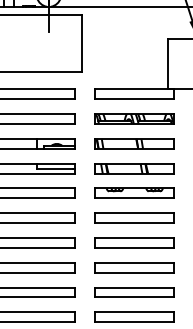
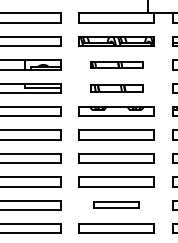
part: (134, 143) -> (116, 64), size x0.7
part: (134, 168) -> (116, 88), size x0.7
part: (134, 292) -> (116, 205), size x0.6

